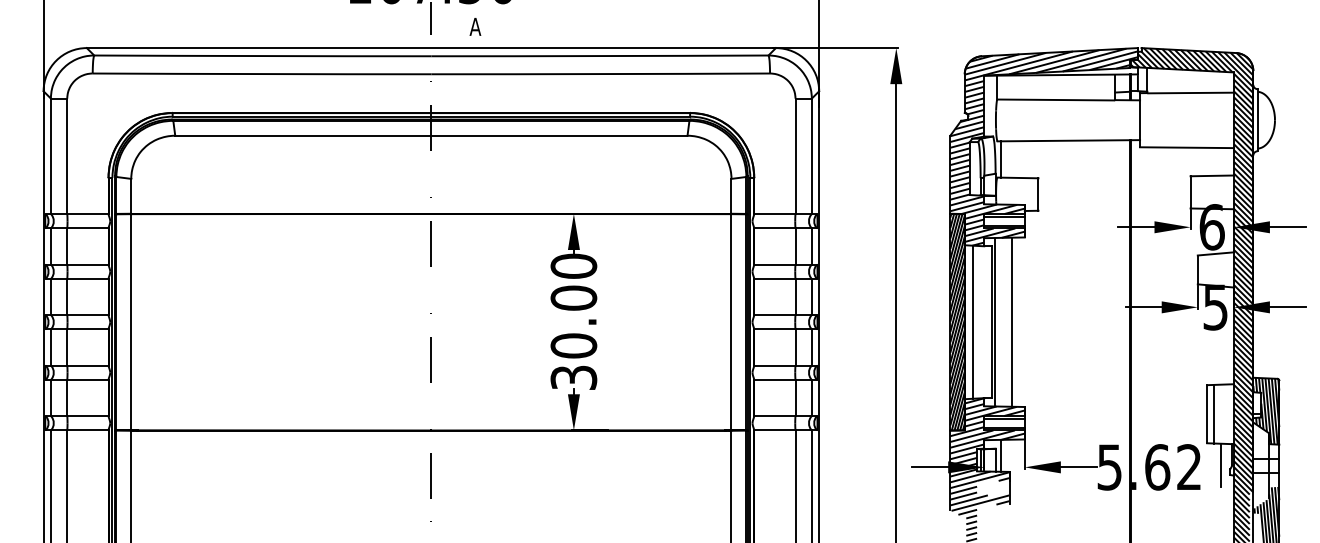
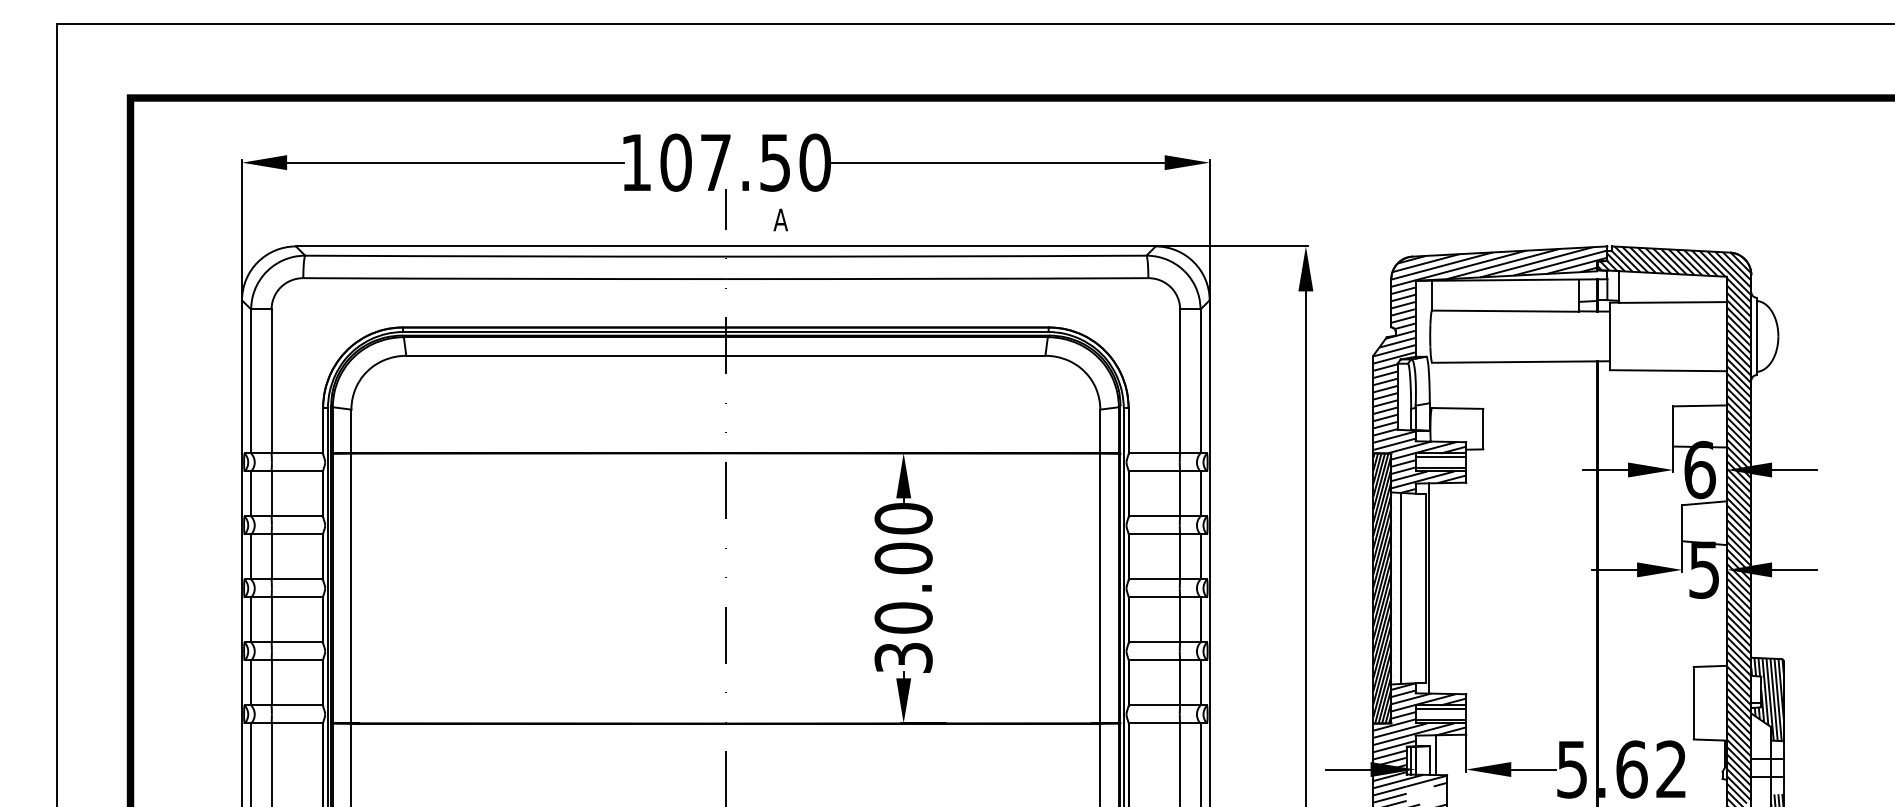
line: (1000, 159) -> (1436, 385), removed
line: (1011, 321) -> (1449, 587), removed
line: (1214, 413) -> (1702, 702), removed
line: (1220, 465) -> (1710, 767), removed

